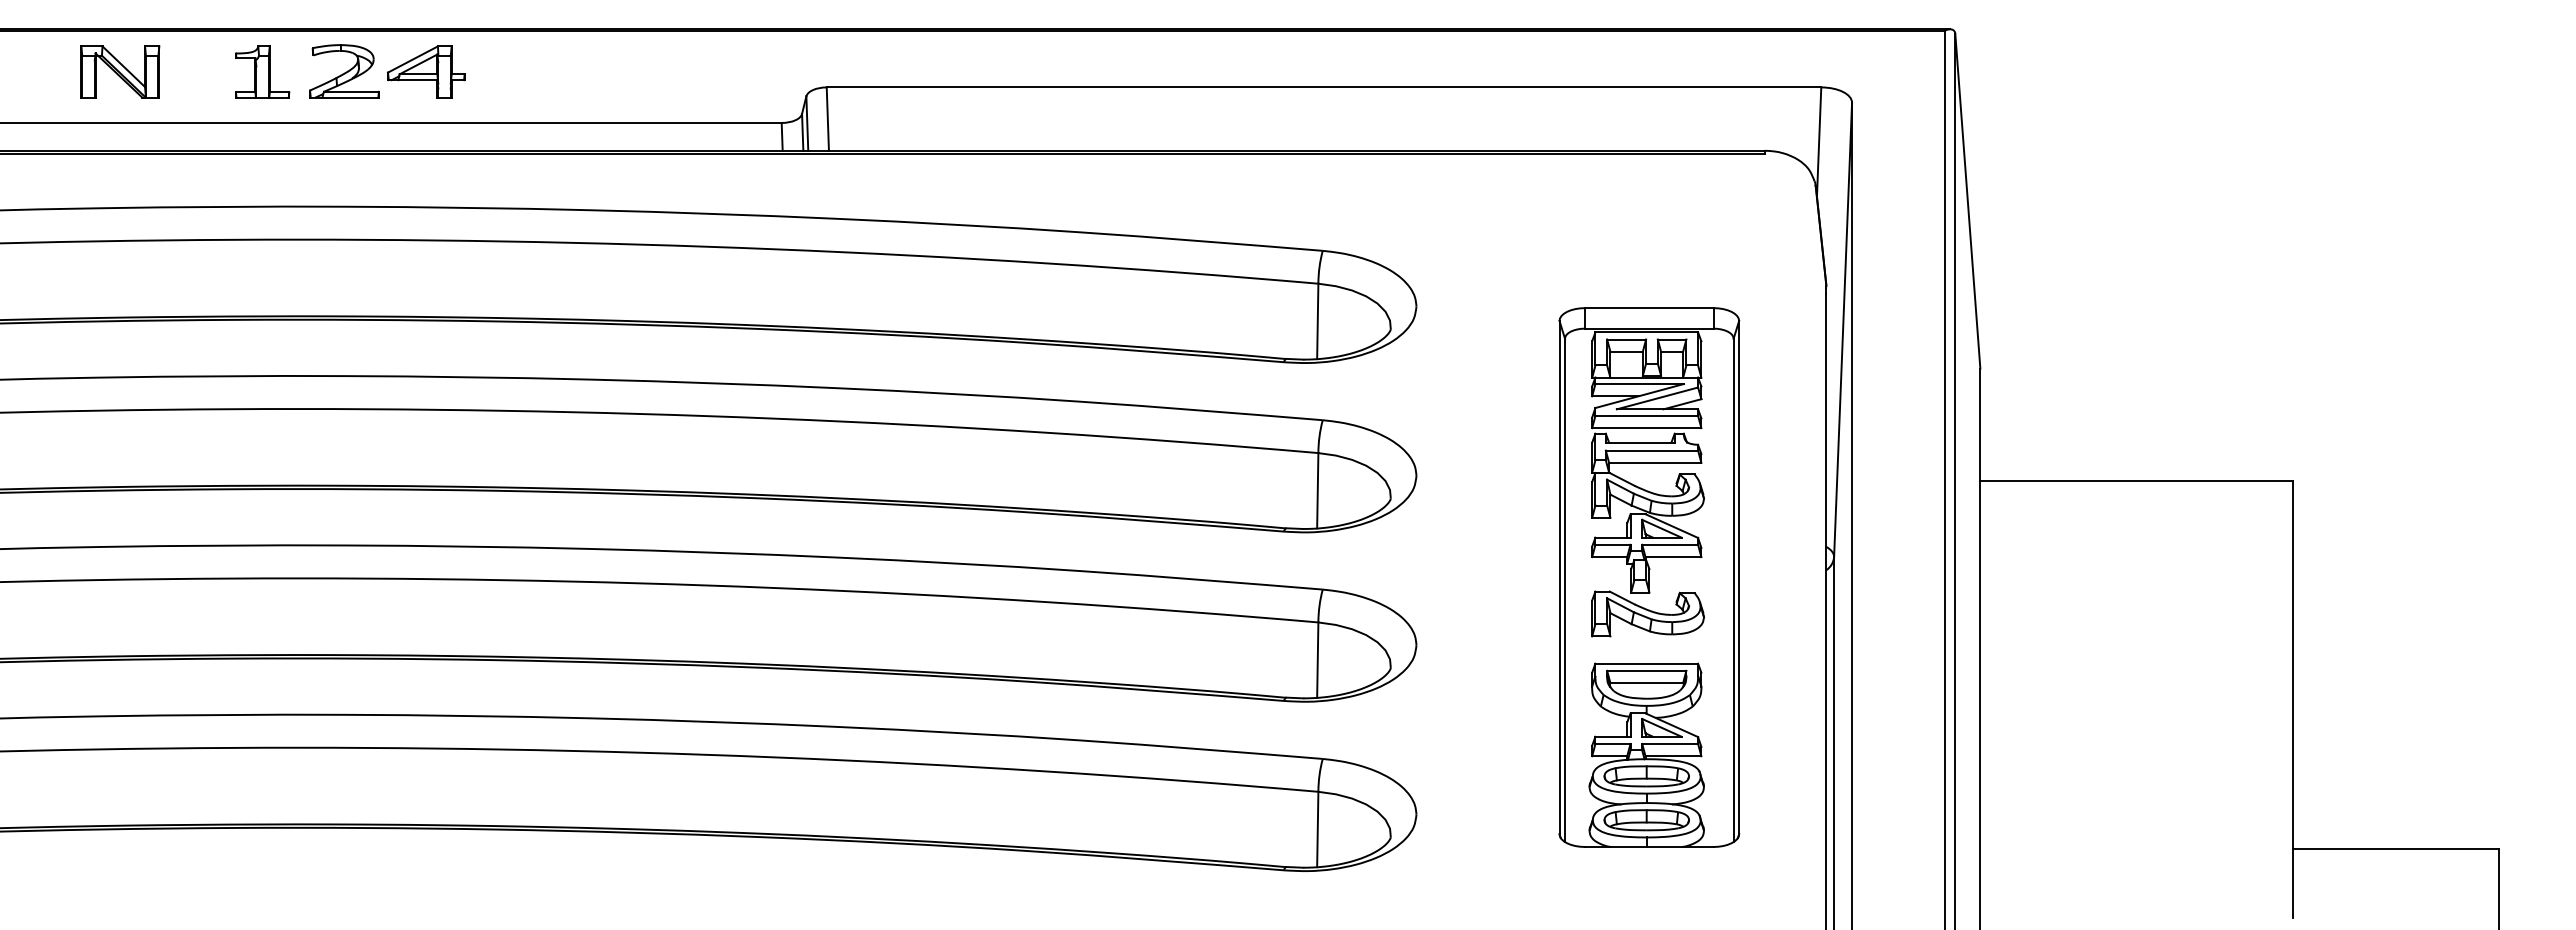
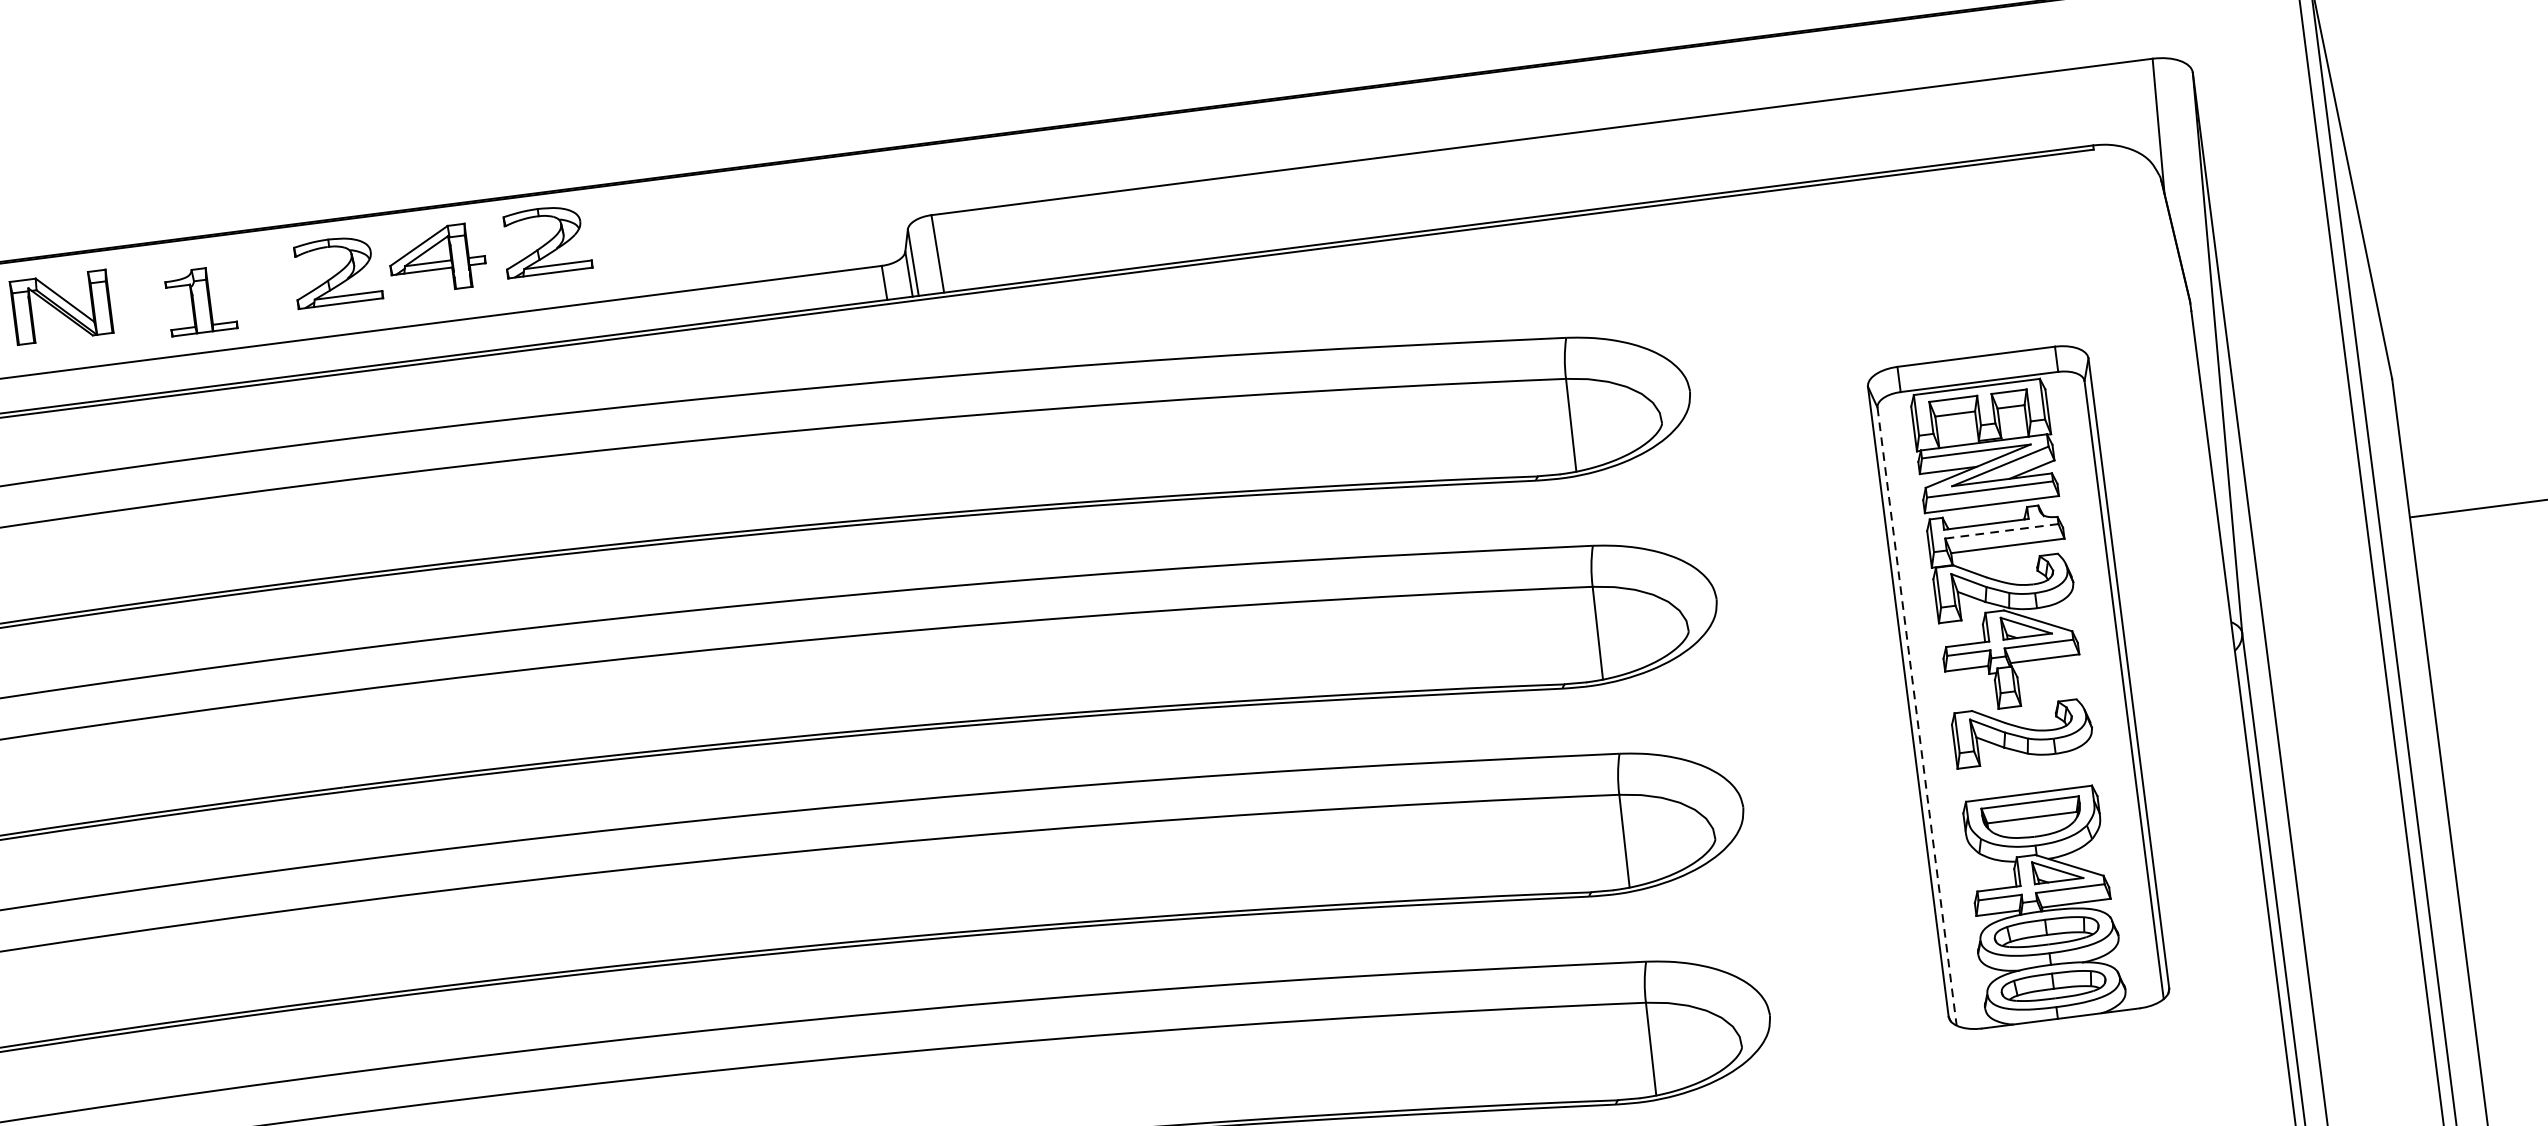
part: (515, 68) -> (546, 240), added
part: (262, 71) -> (200, 300), moved
line: (1651, 450) -> (2001, 531), solid -> dashed
line: (1565, 590) -> (1917, 716), solid -> dashed

